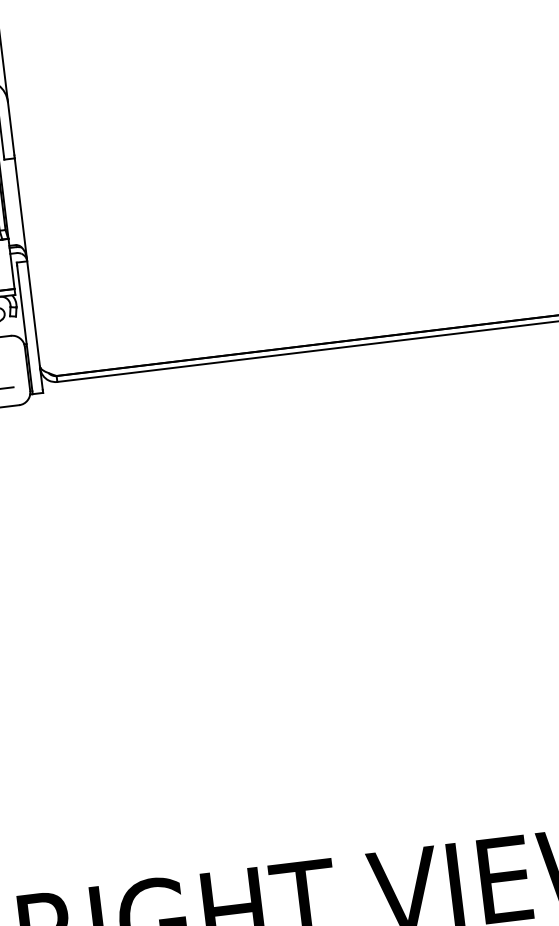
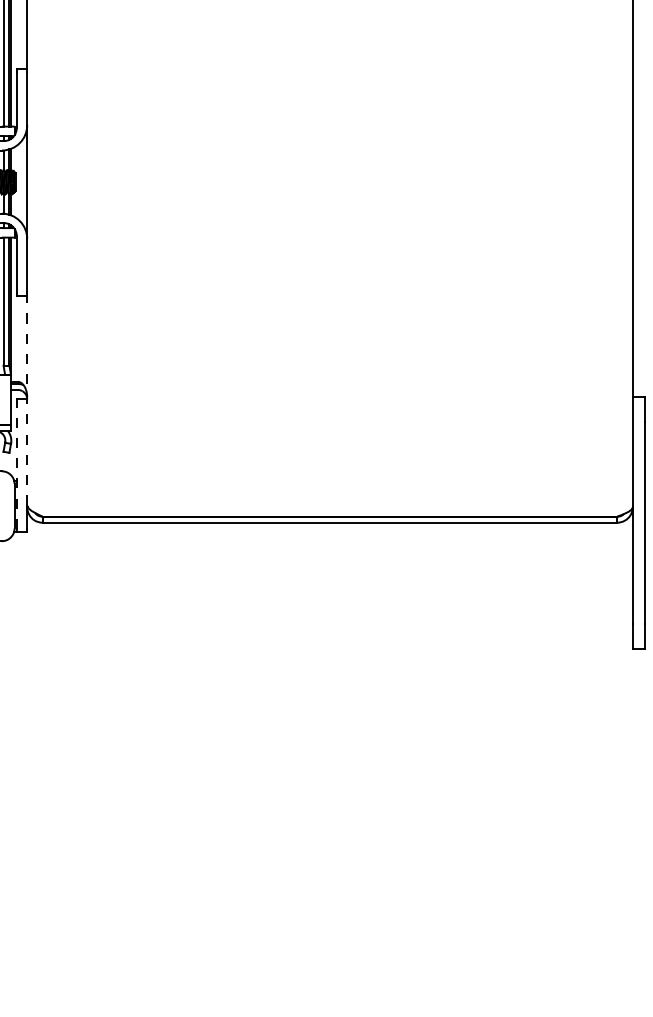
line: (27, 262) -> (27, 400), solid -> dashed
line: (24, 328) -> (16, 465), solid -> dashed

